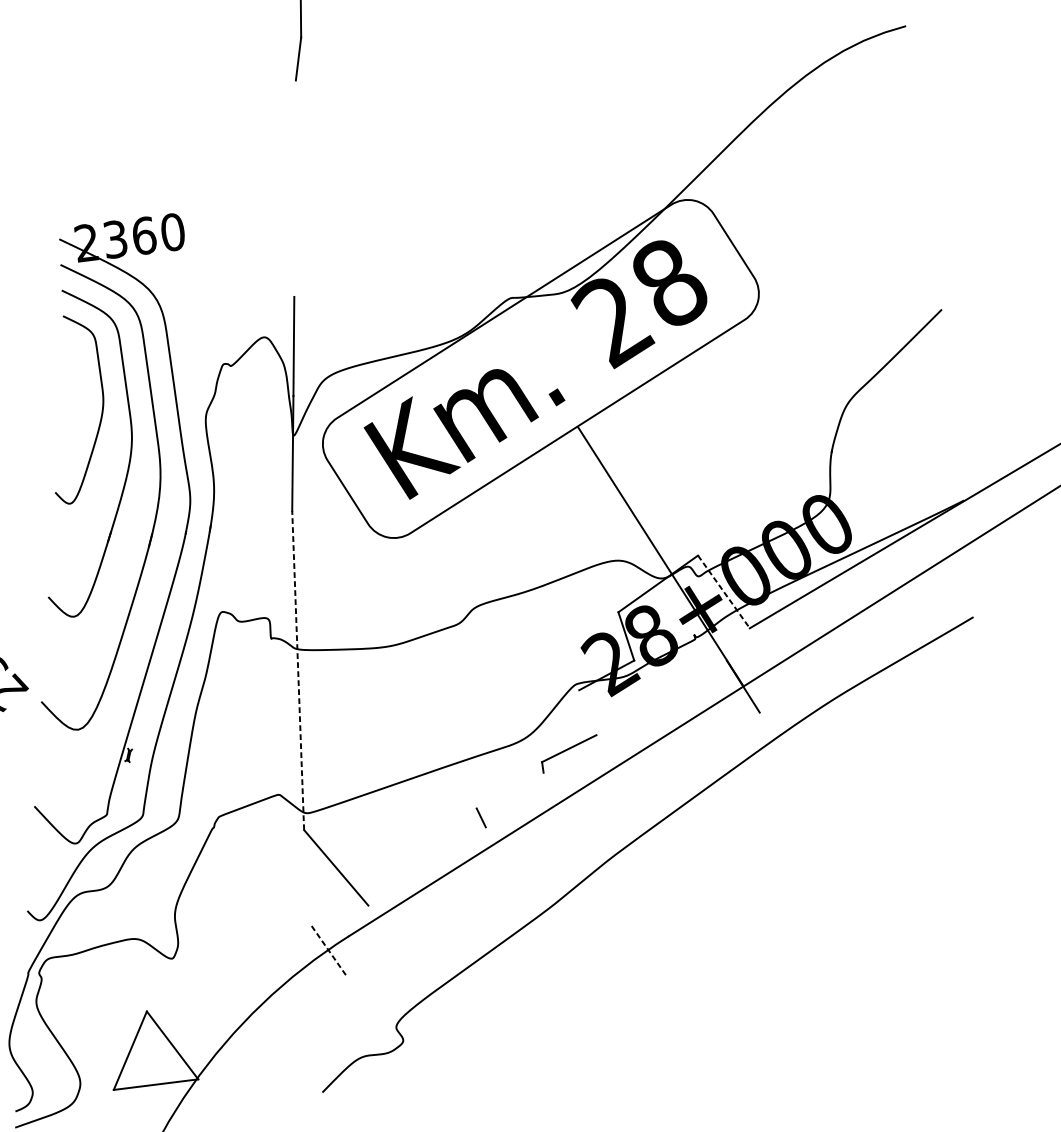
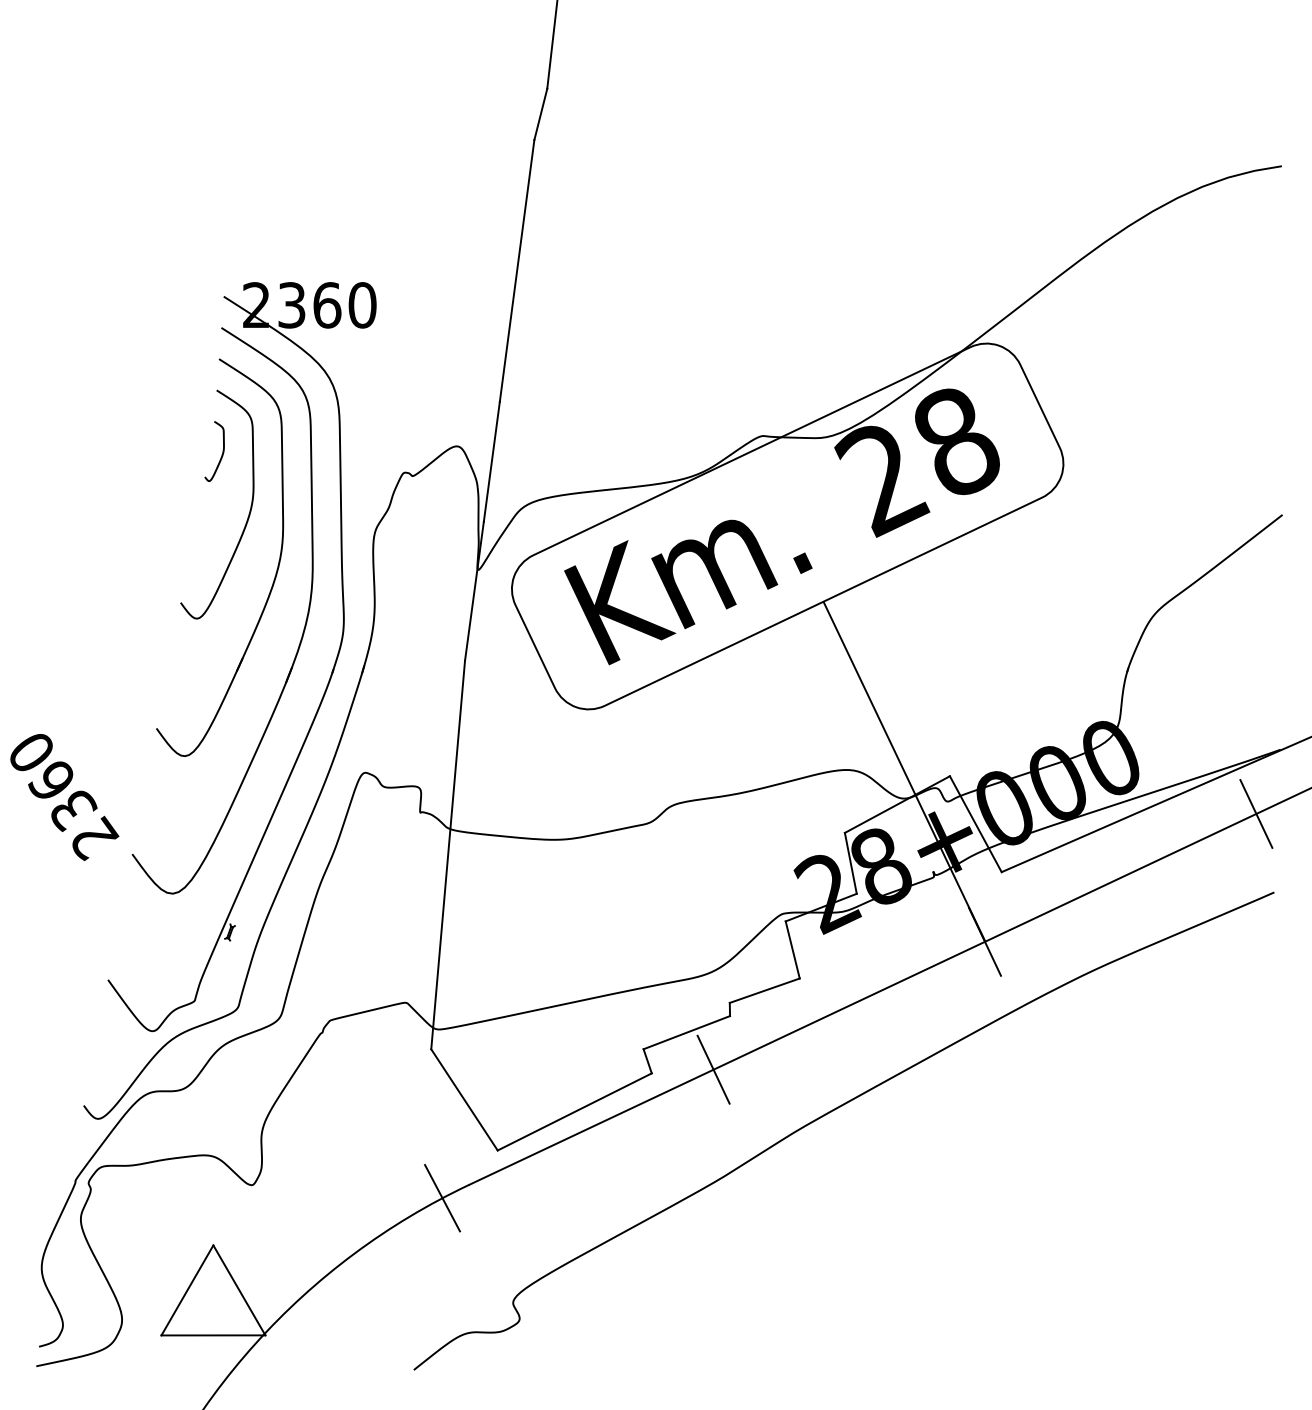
line: (294, 188) -> (516, 270), added
curve: (73, 367) -> (221, 454), added
line: (951, 554) -> (1256, 813), added
line: (724, 592) -> (976, 824), dashed -> solid
line: (298, 670) -> (448, 855), dashed -> solid
line: (587, 712) -> (792, 949), added
line: (509, 790) -> (686, 1032), added
line: (535, 817) -> (713, 1069), added
line: (426, 866) -> (574, 1111), added
line: (328, 950) -> (442, 1198), dashed -> solid

